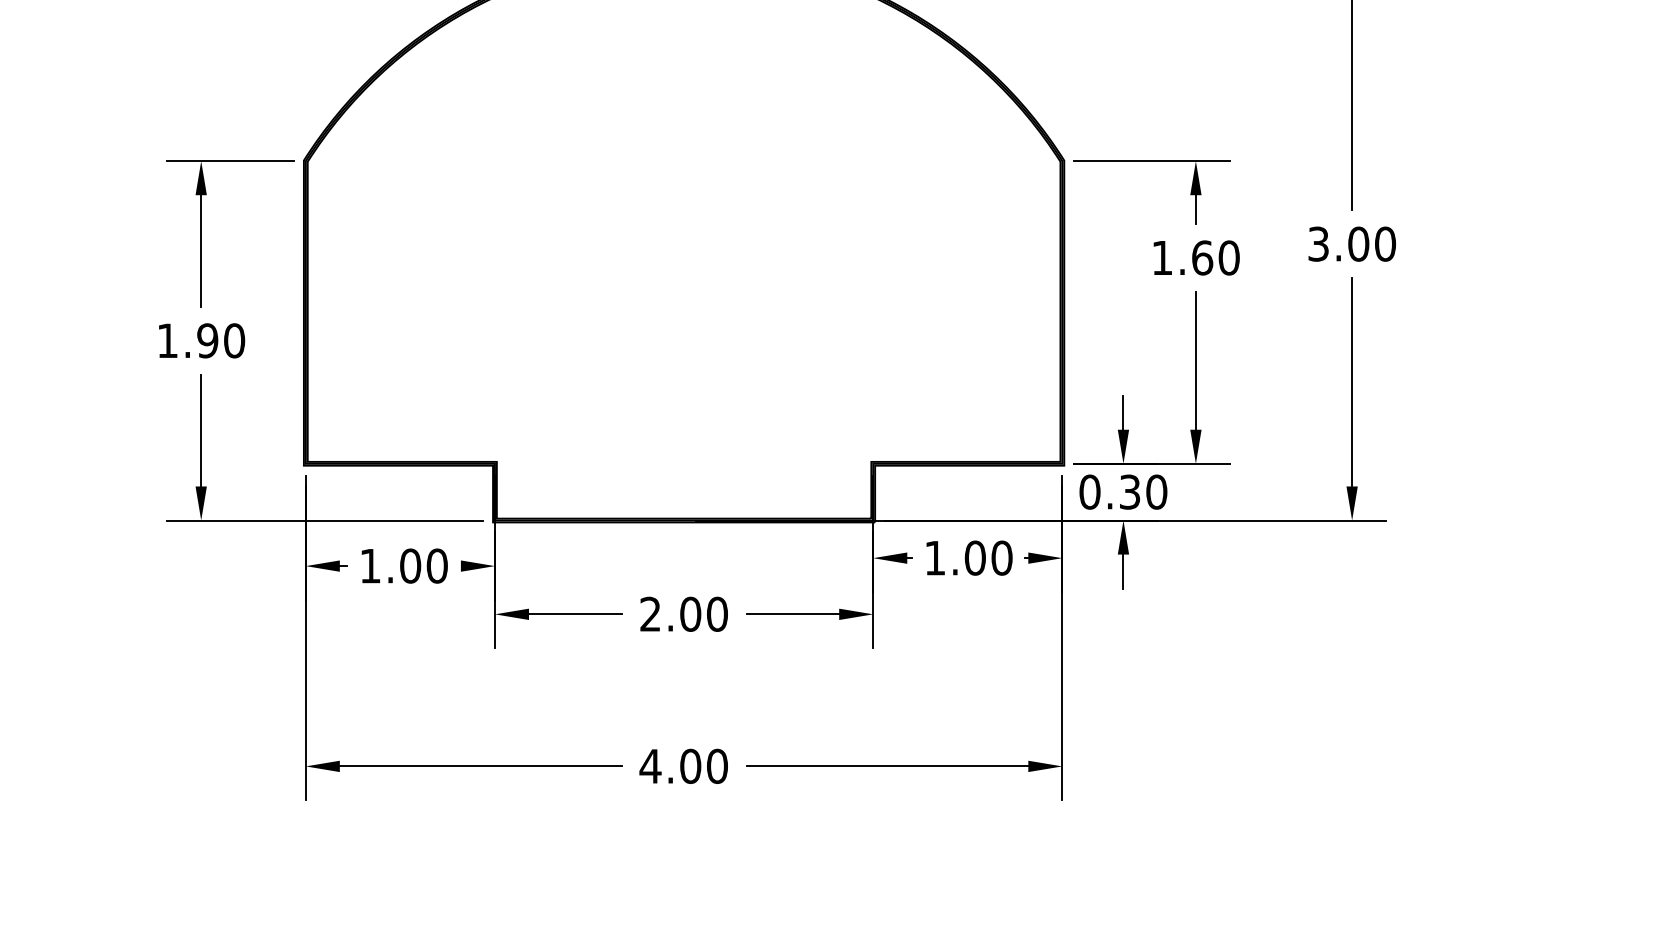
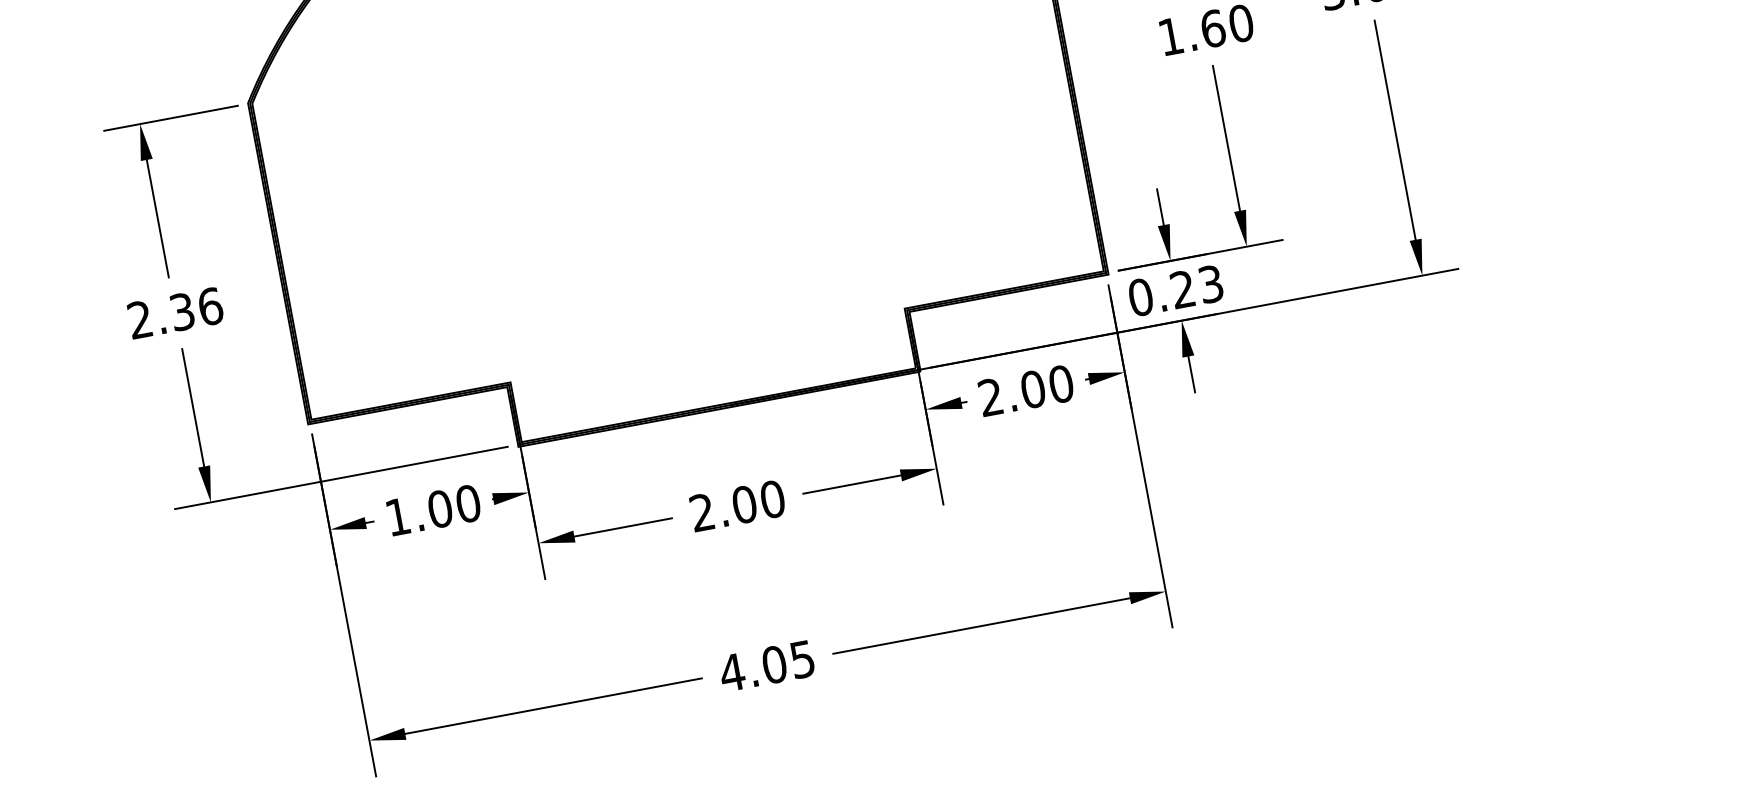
text: (201, 340) -> (175, 312), 1.90 -> 2.36
text: (1143, 491) -> (1197, 286), 0.30 -> 0.23
text: (934, 557) -> (990, 396), 1.00 -> 2.00
text: (717, 765) -> (802, 658), 4.00 -> 4.05

